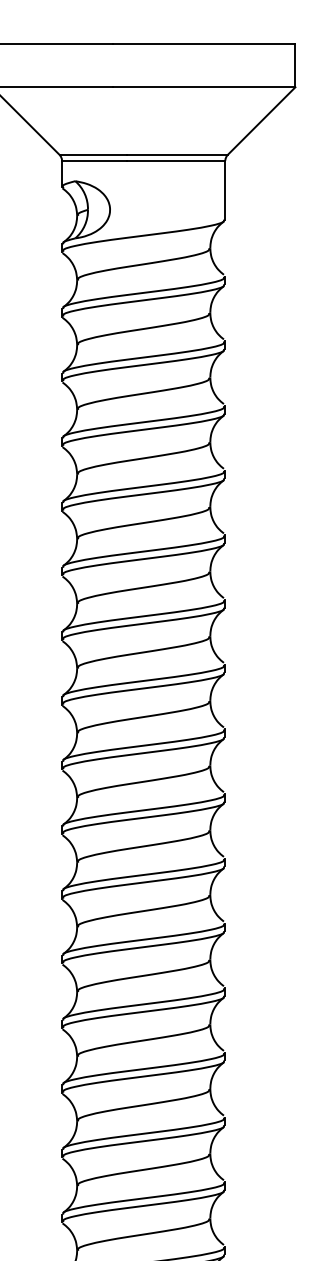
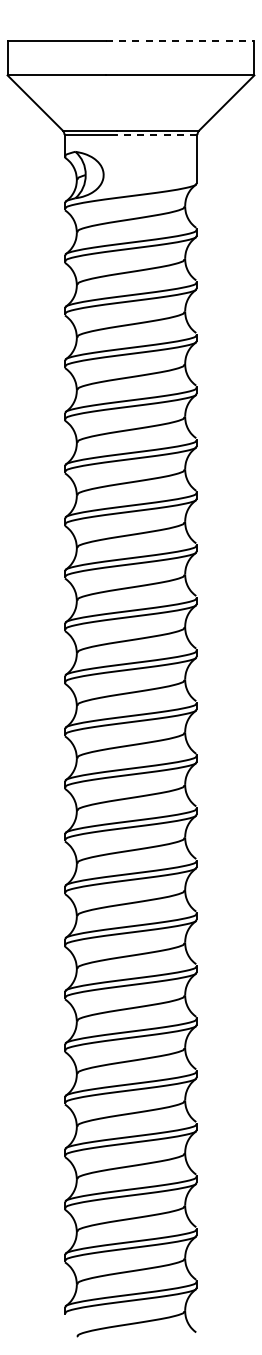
line: (204, 44) -> (180, 40), solid -> dashed
line: (175, 161) -> (156, 135), solid -> dashed

